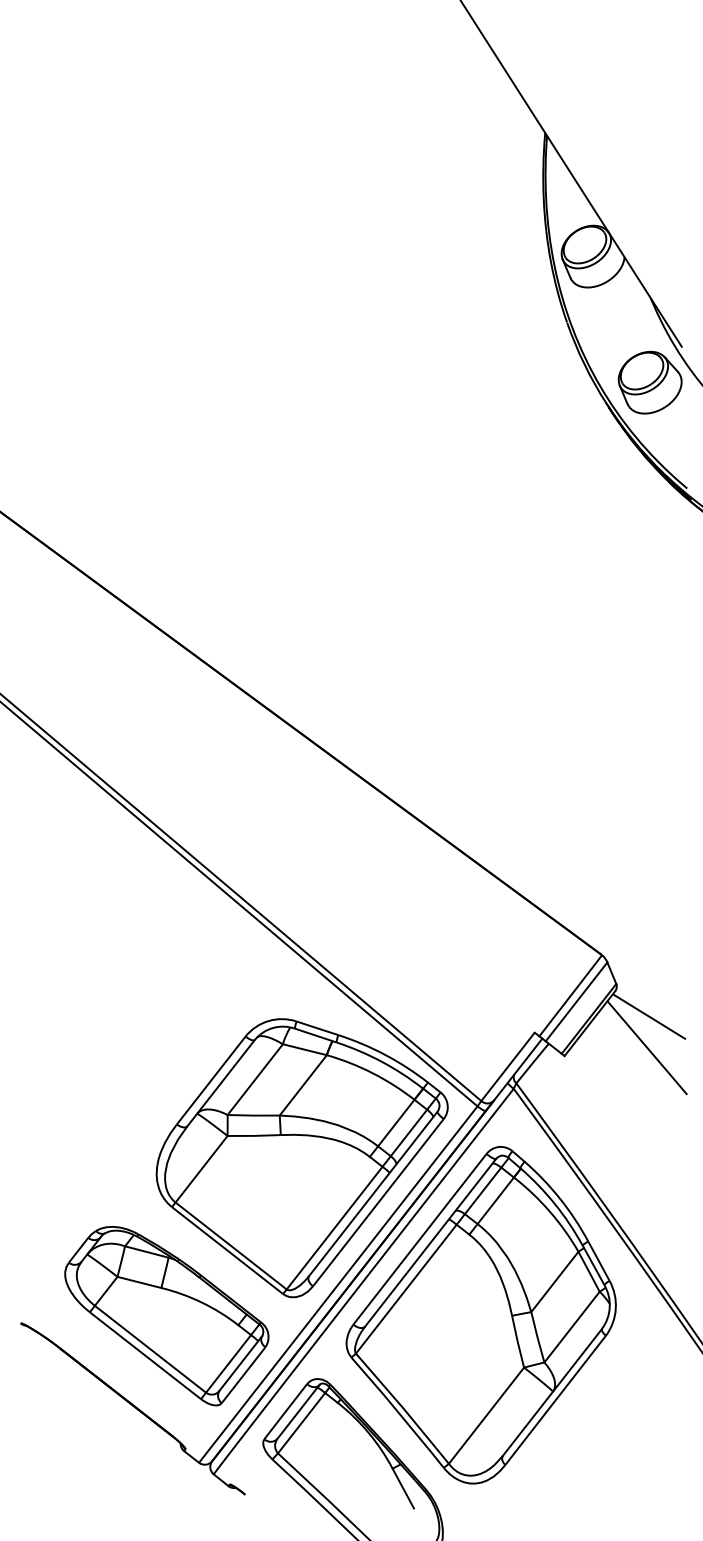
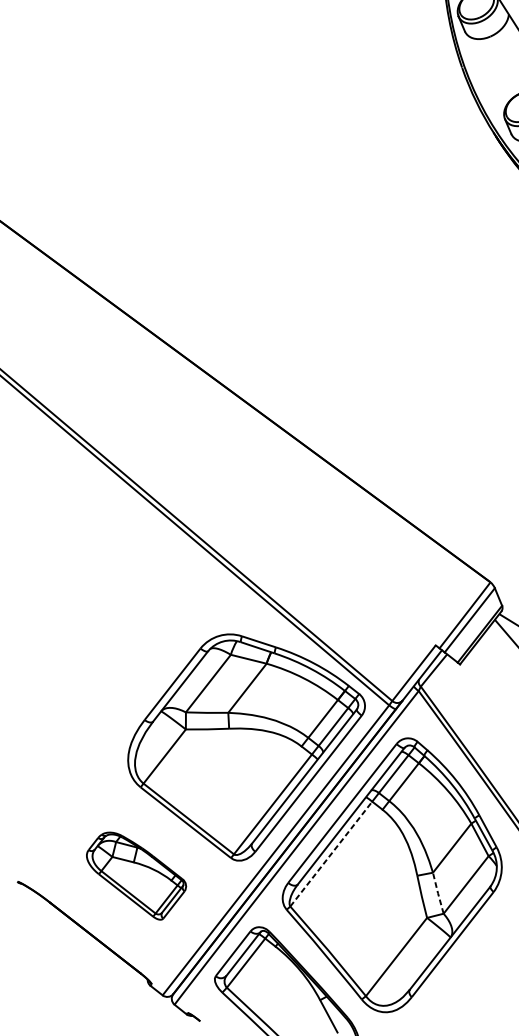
line: (406, 1289) -> (331, 854), solid -> dashed
part: (166, 1316) -> (136, 876), size x0.6
line: (537, 1337) -> (438, 893), solid -> dashed

